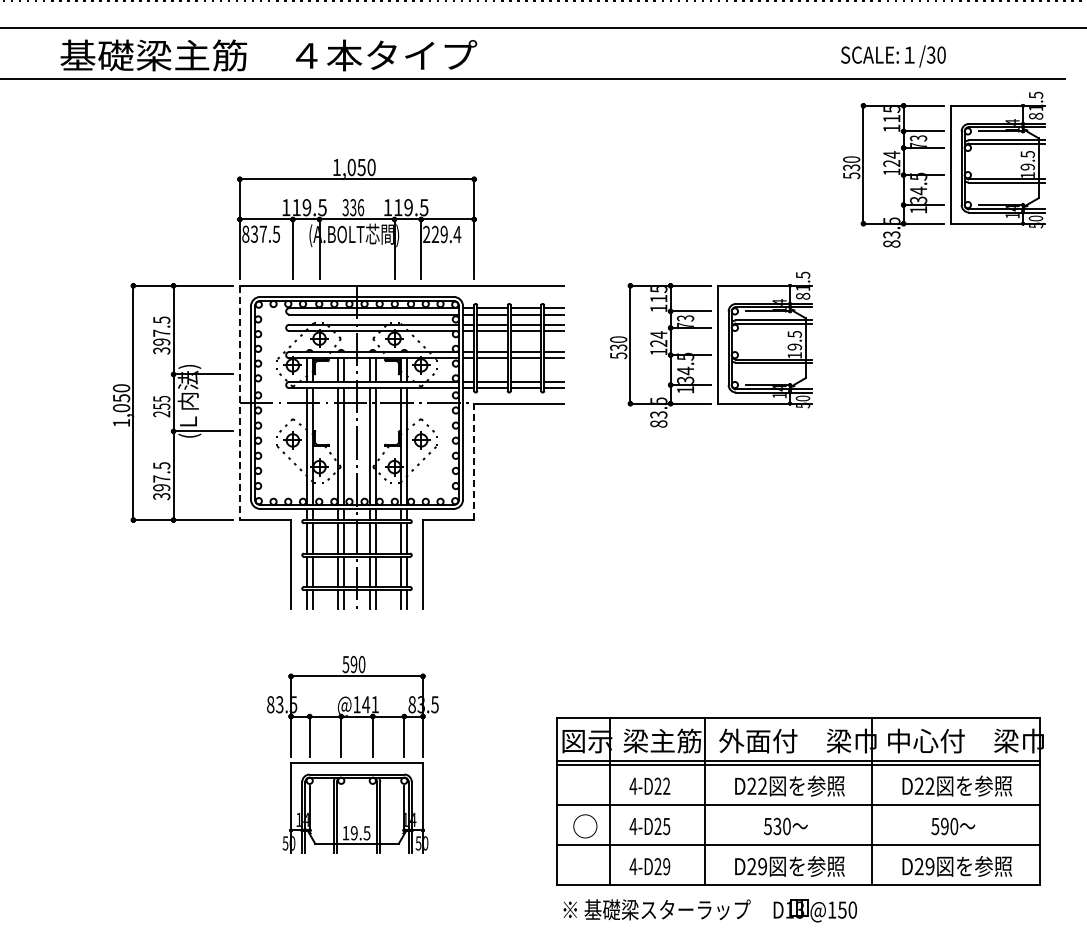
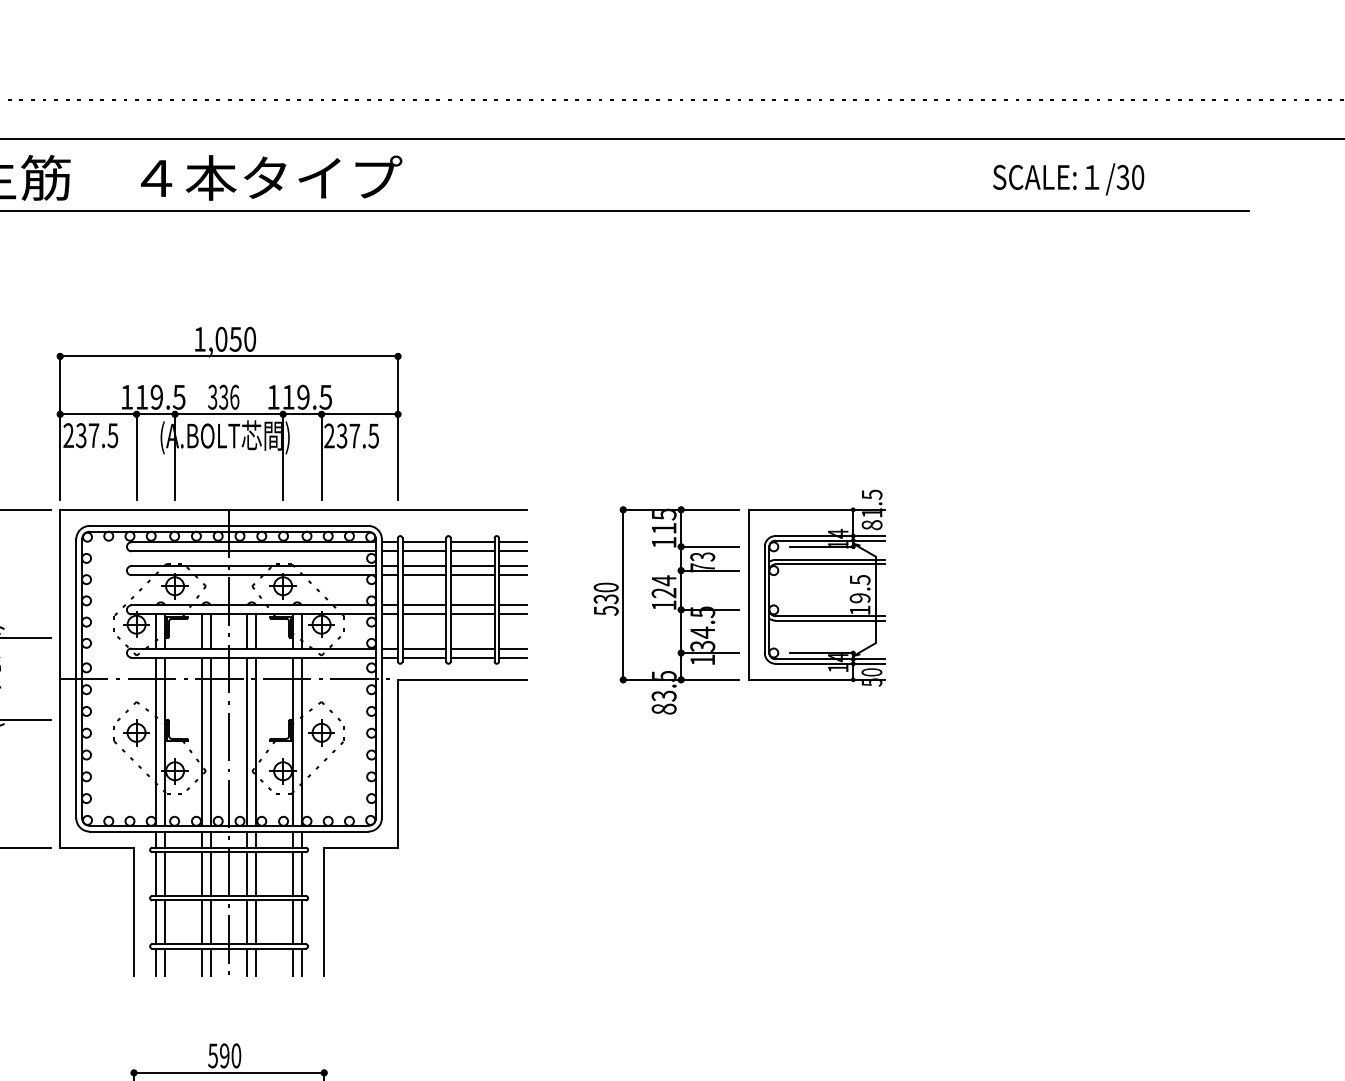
text: (893, 56) -> (1068, 179), moved
part: (944, 169) -> (1075, 342), removed
text: (245, 233) -> (68, 434), 837.5 -> 237.5
text: (446, 234) -> (358, 435), 229.4 -> 237.5
line: (239, 403) -> (59, 679), dashed -> solid
line: (474, 461) -> (398, 763), dashed -> solid

